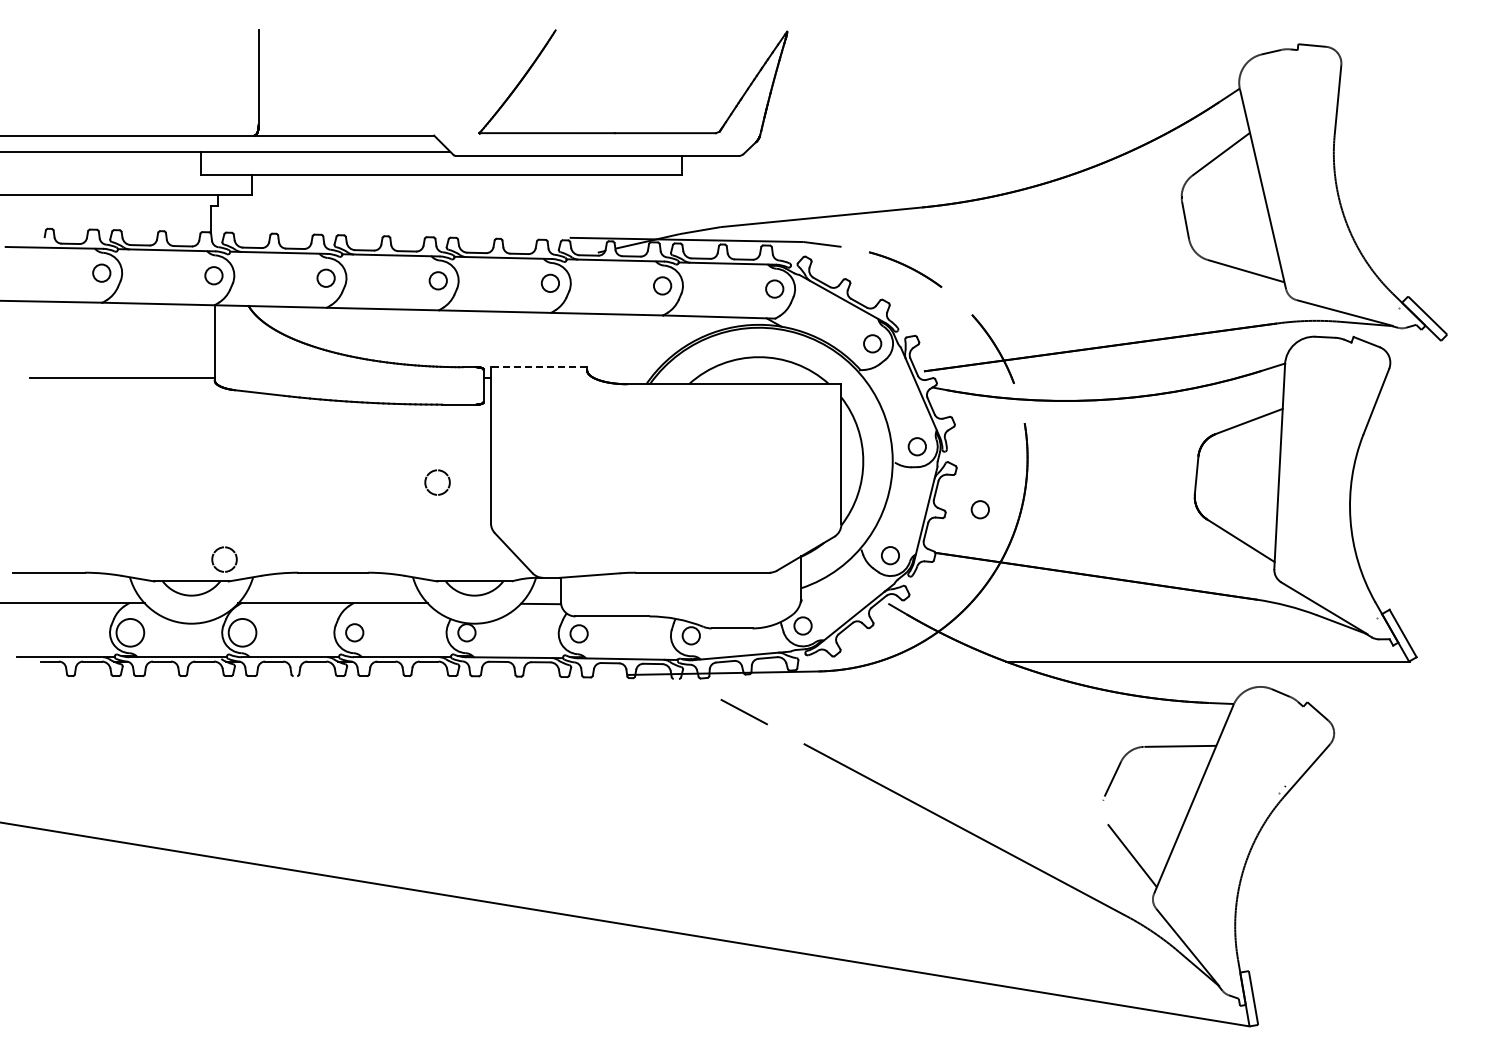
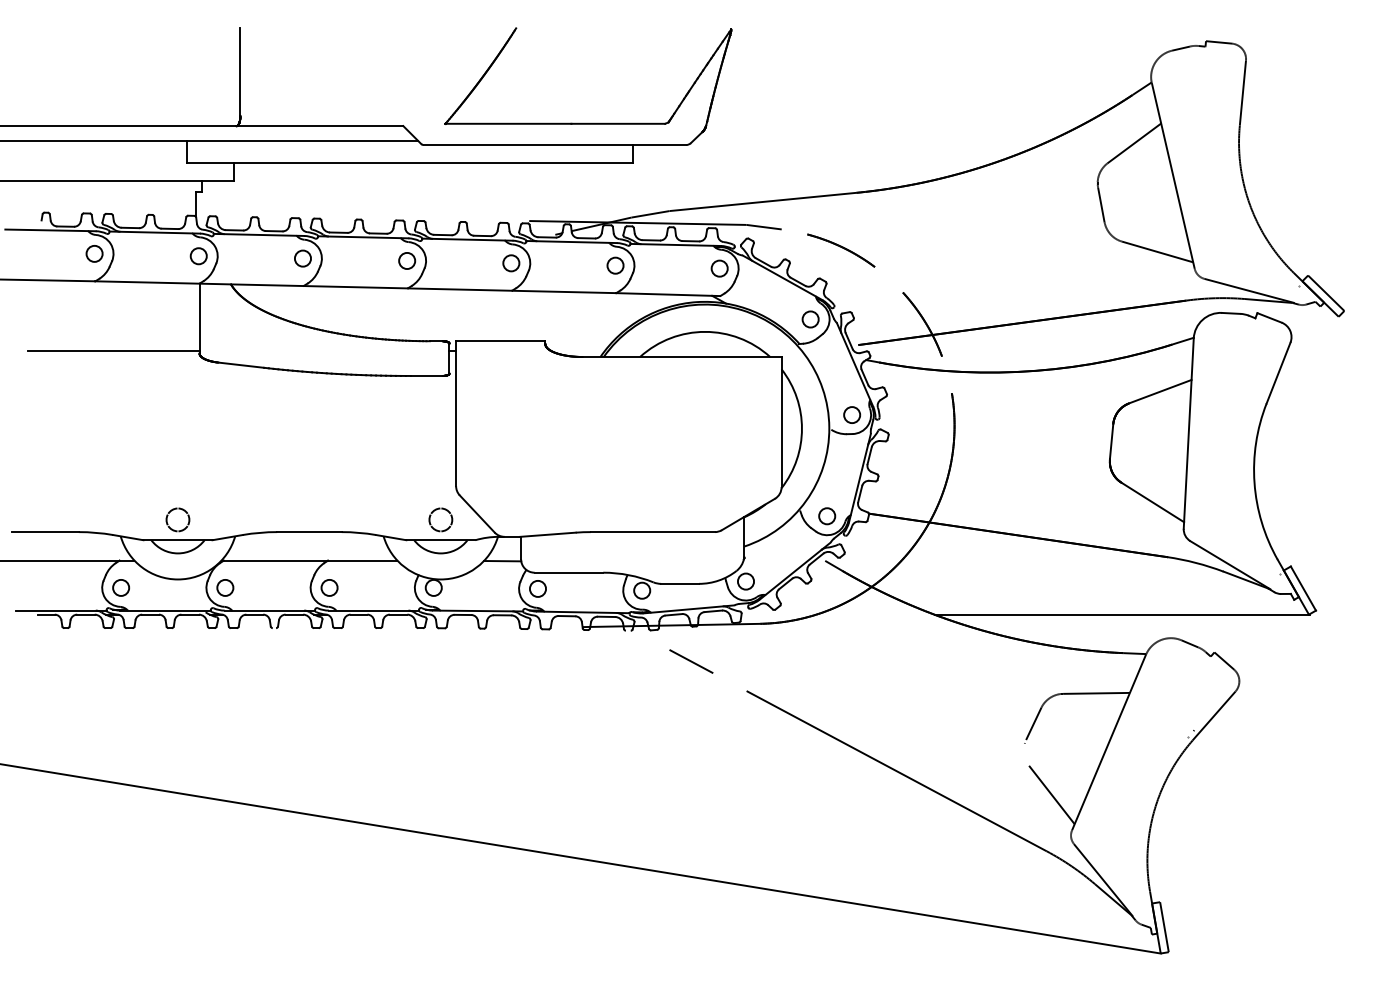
line: (538, 366) -> (500, 340), dashed -> solid
part: (426, 482) -> (430, 519), moved
circle: (979, 509) -> (909, 473), removed
part: (213, 559) -> (167, 519), moved
circle: (130, 632) -> (121, 587), size x0.62
circle: (242, 632) -> (225, 587), size x0.62

